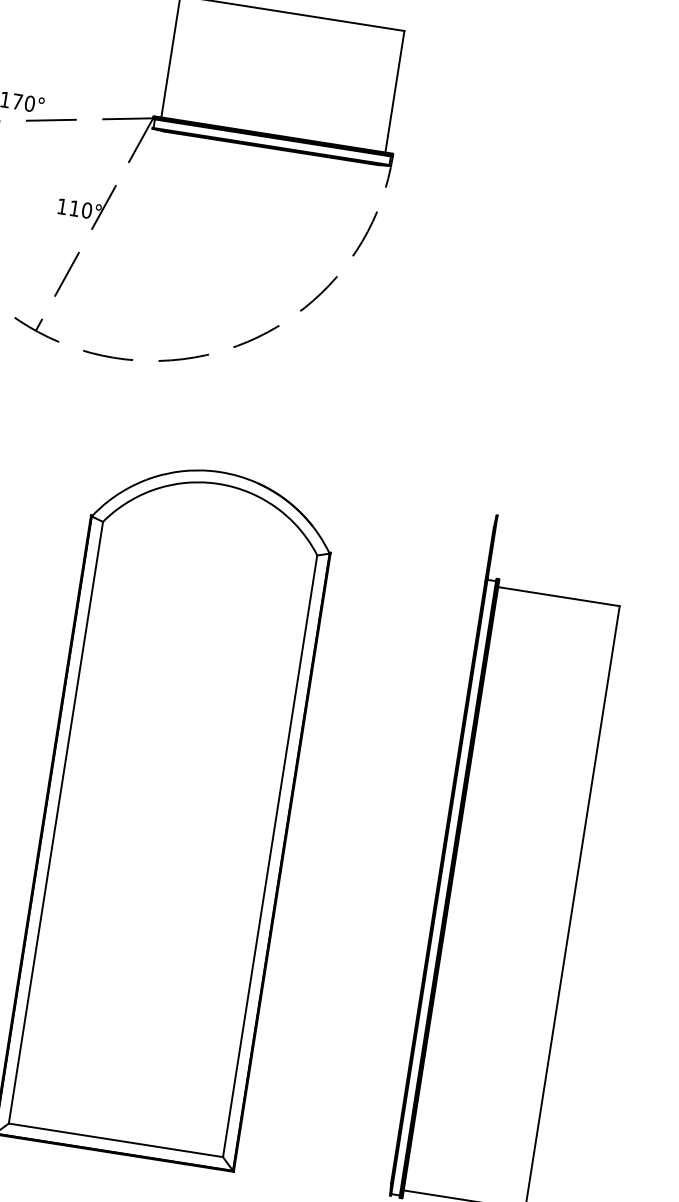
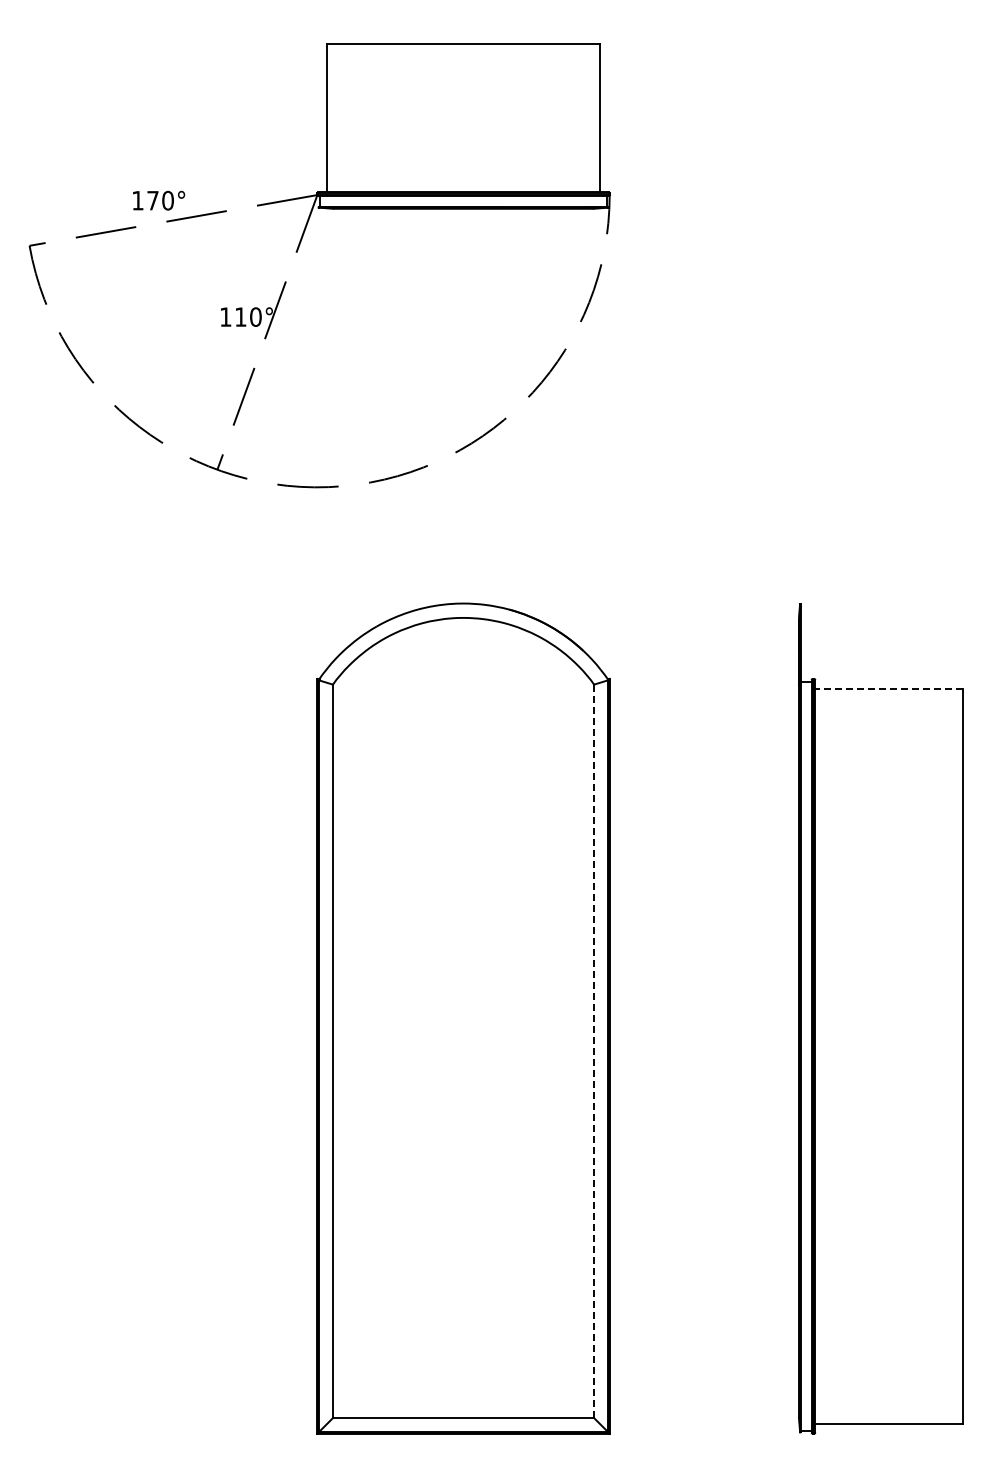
line: (558, 596) -> (888, 688), solid -> dashed
line: (270, 856) -> (594, 1051), solid -> dashed

